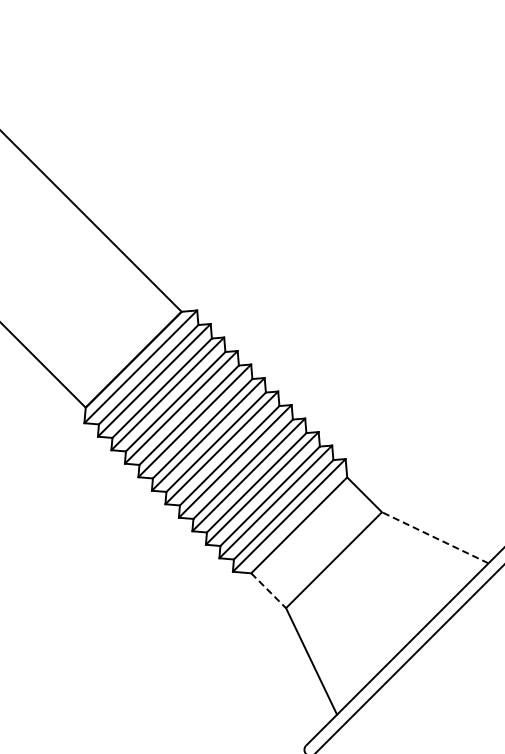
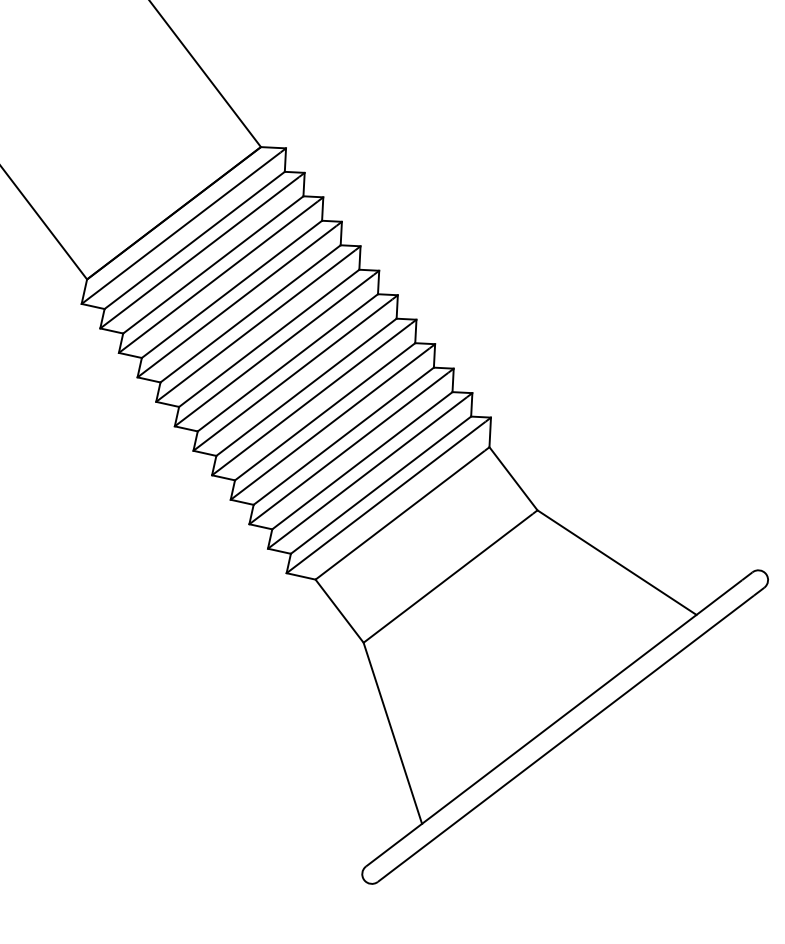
line: (434, 537) -> (615, 561), dashed -> solid
line: (268, 590) -> (339, 610), dashed -> solid

